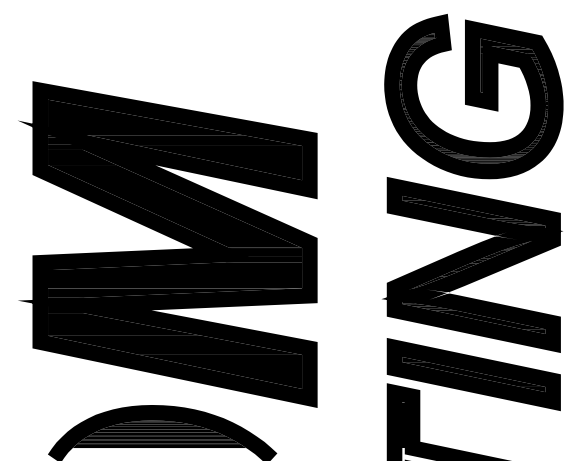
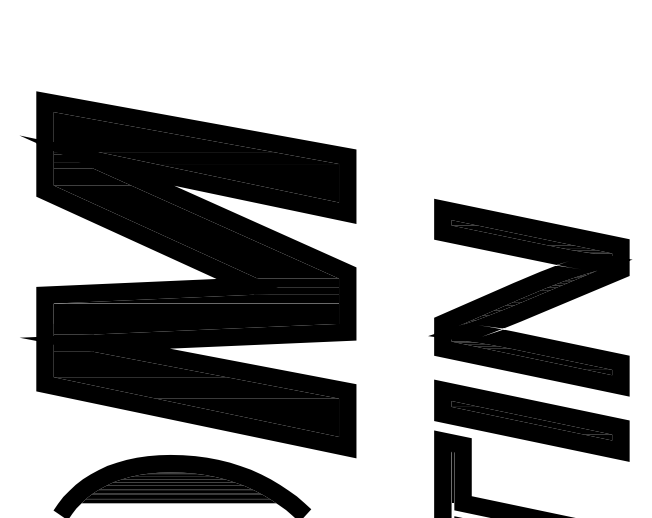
part: (473, 96) -> (531, 108), removed

